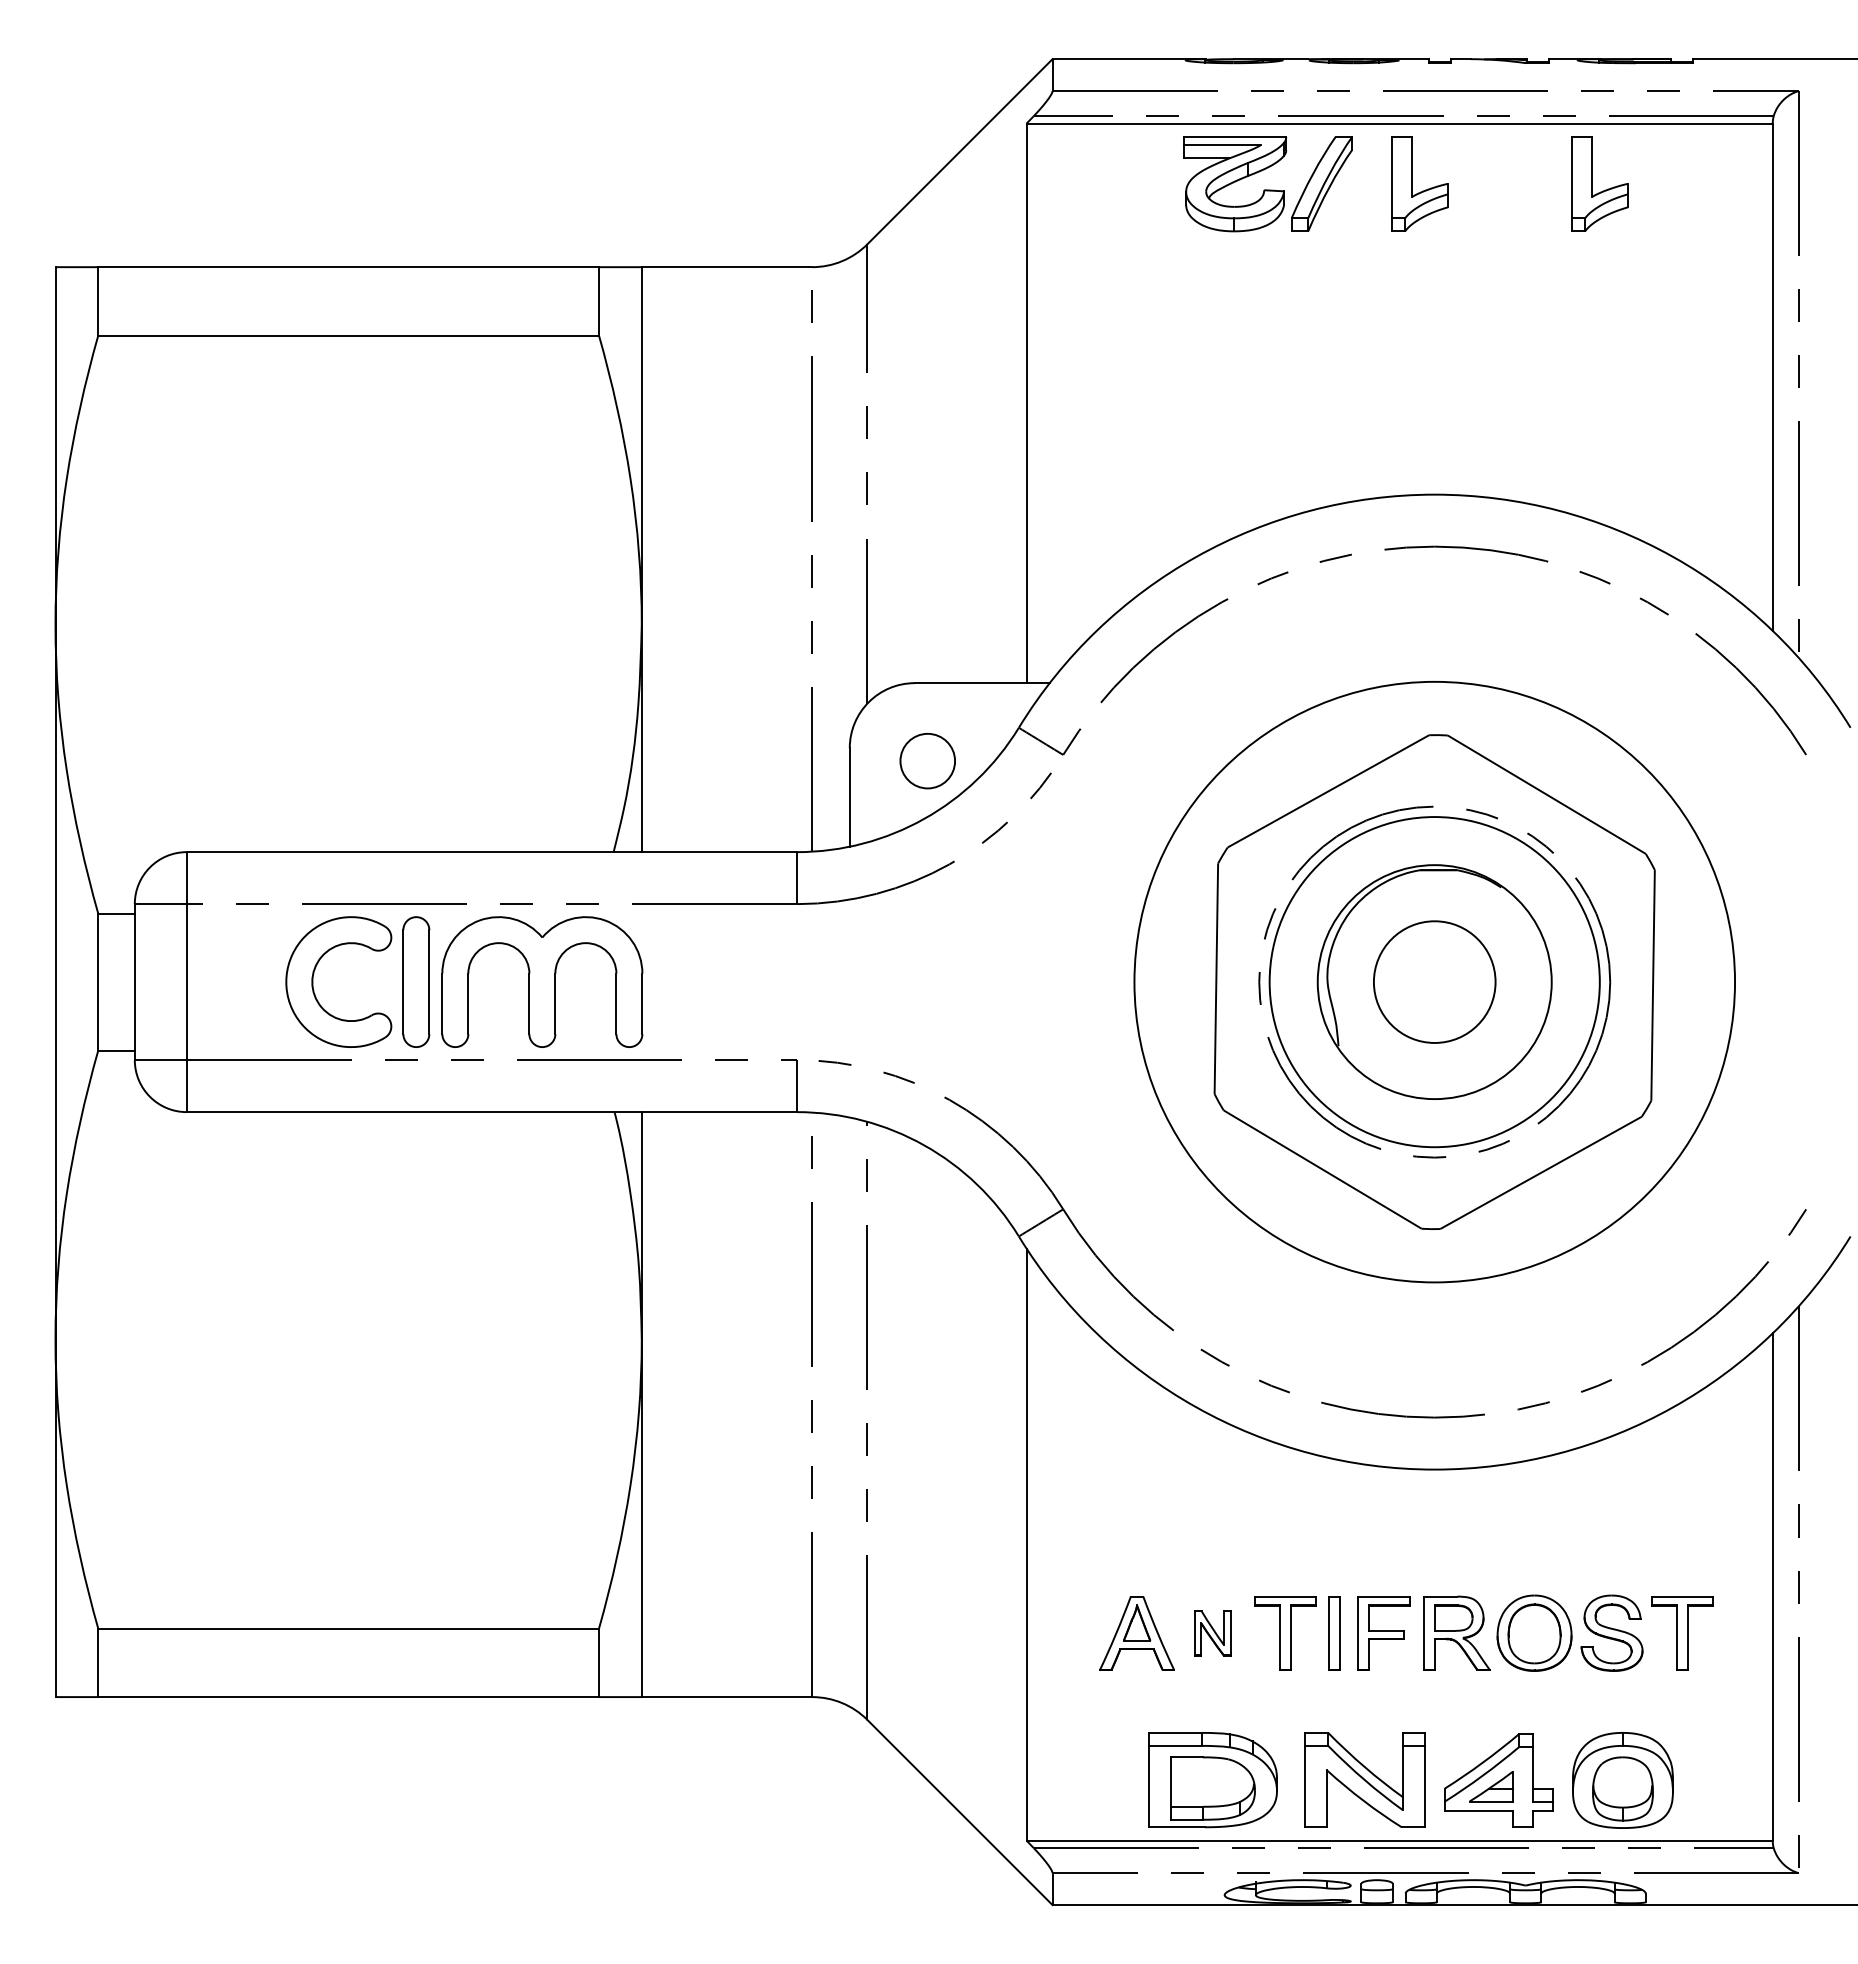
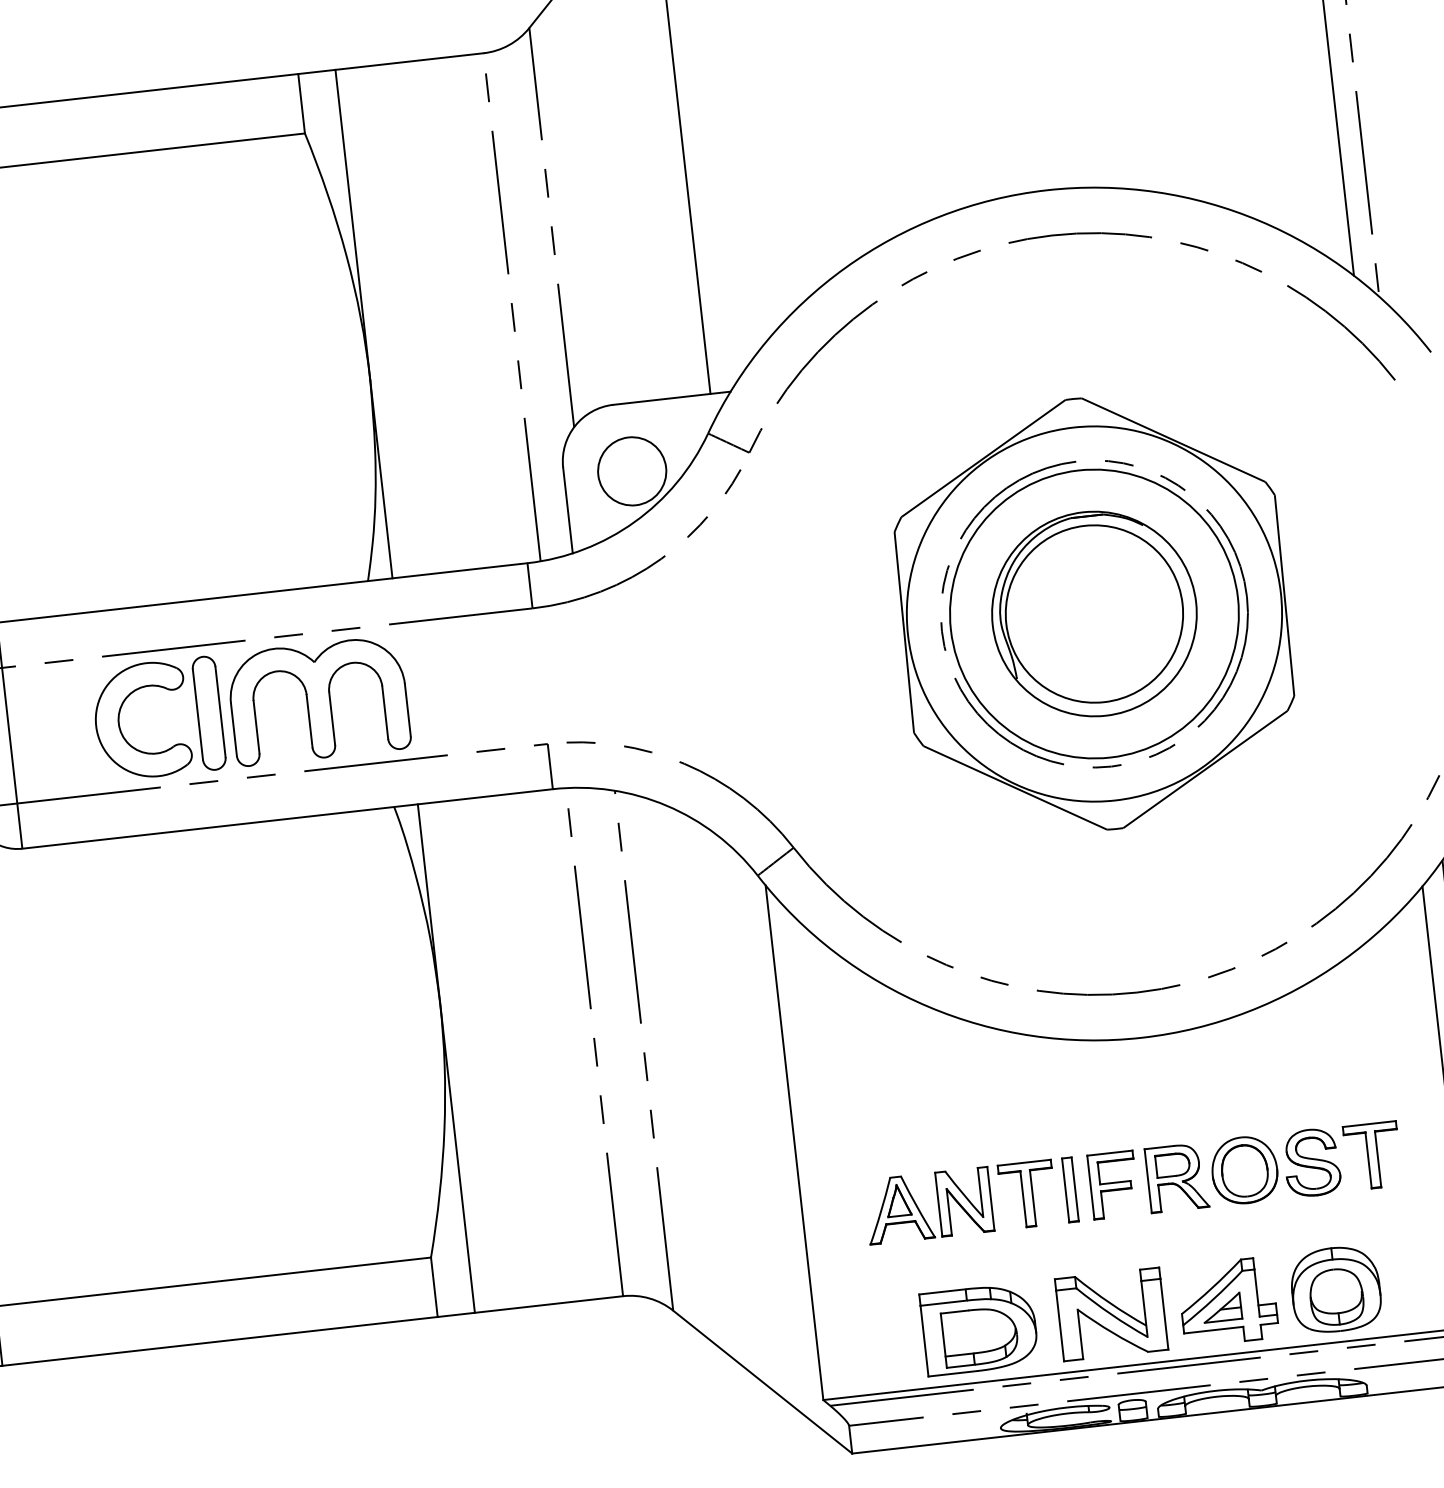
circle: (927, 761) -> (632, 471), size x1.43
circle: (1434, 981) -> (1094, 613), size x0.71
circle: (1434, 981) -> (1094, 613), size x1.67
part: (1212, 1633) -> (964, 1201), size x1.67

